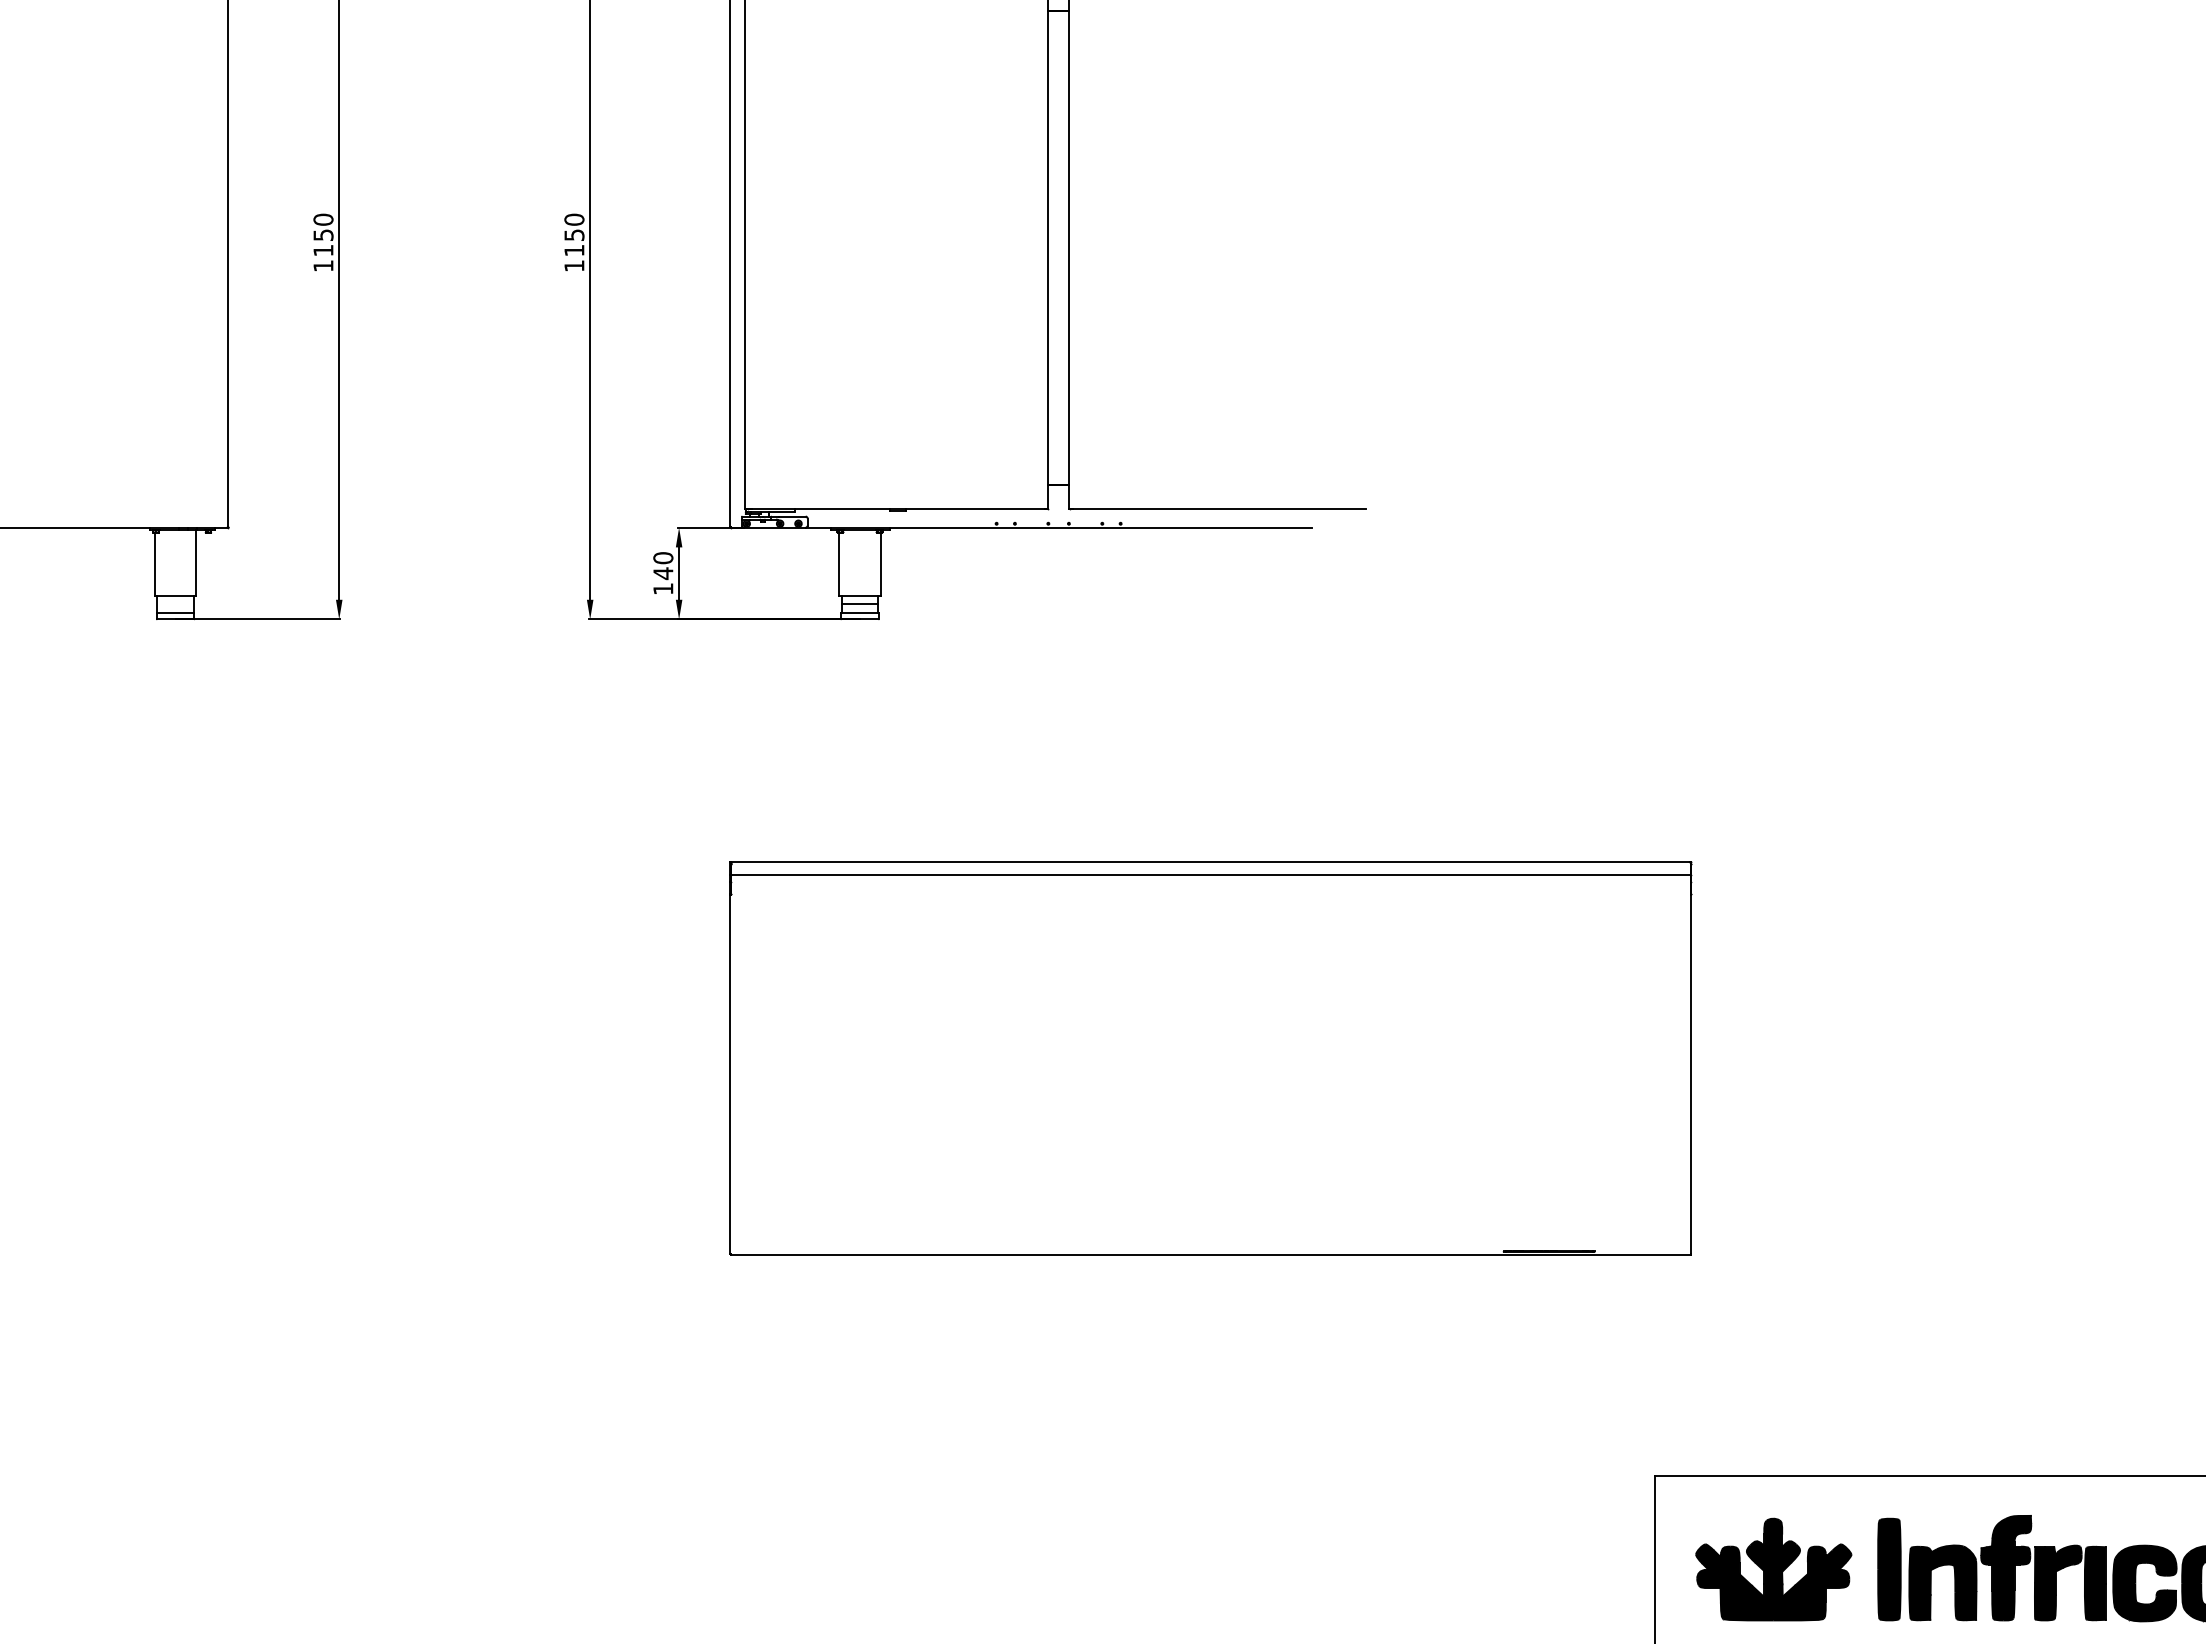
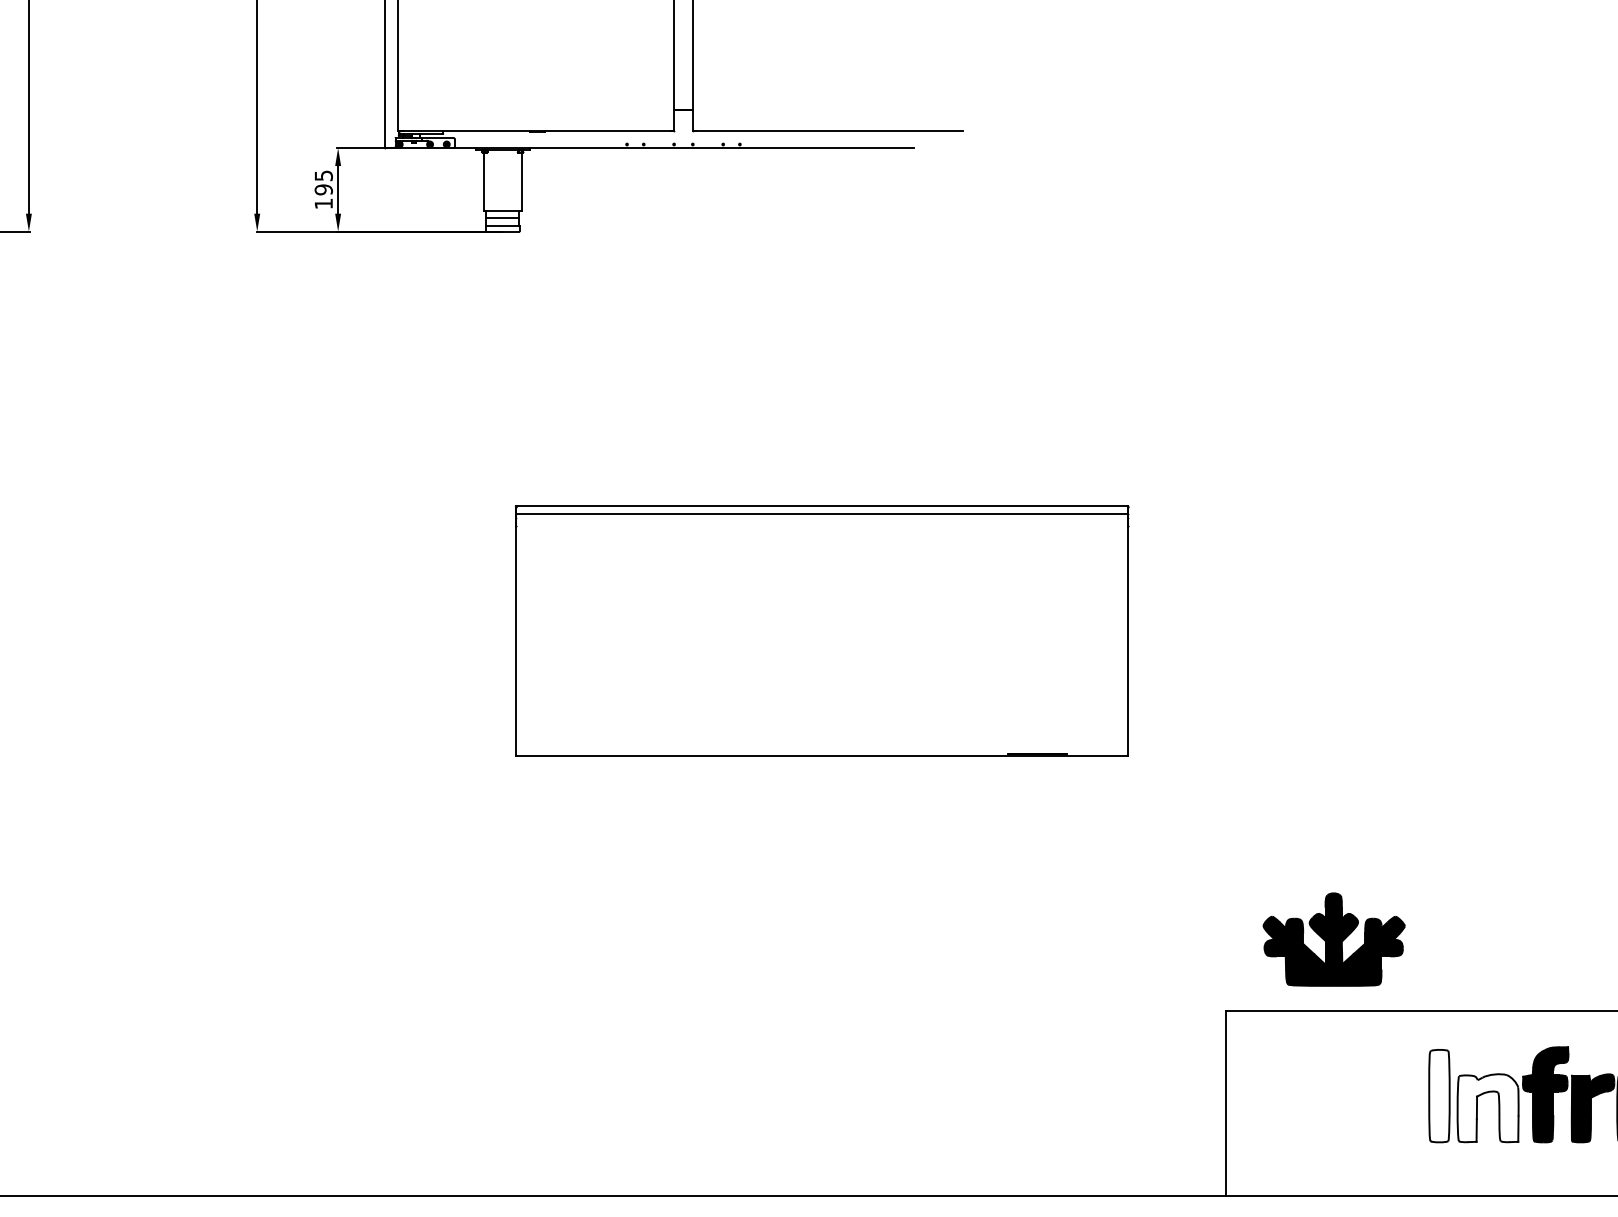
text: (663, 566) -> (323, 183), 140 -> 195
part: (1210, 1058) -> (821, 631), size x0.7
part: (1773, 1569) -> (1333, 939), moved
fill: (1889, 1569) -> (1439, 1096), removed
fill: (1942, 1582) -> (1487, 1107), removed

